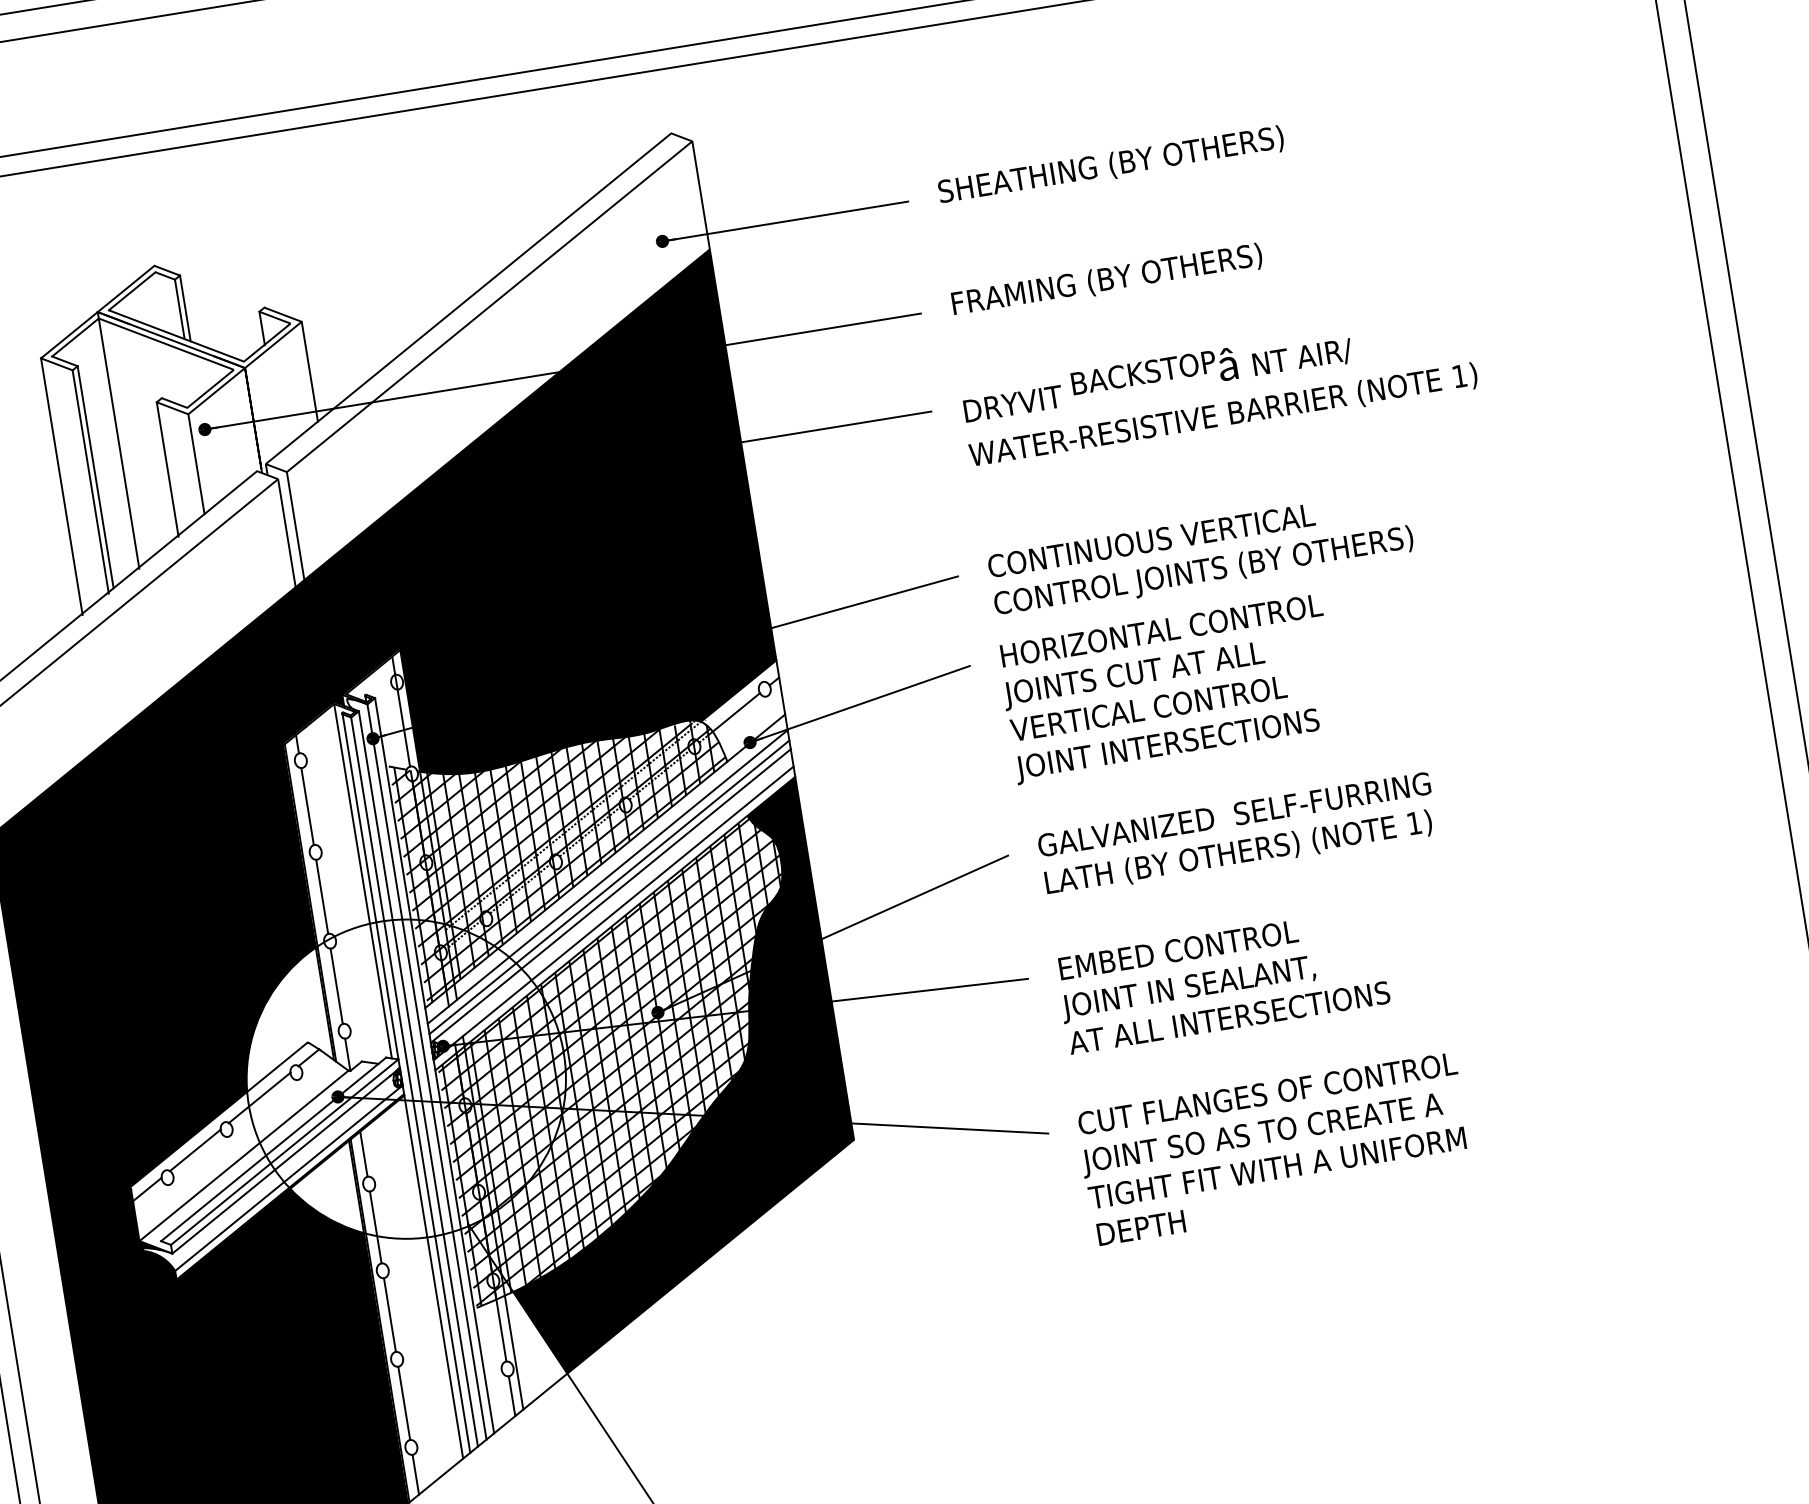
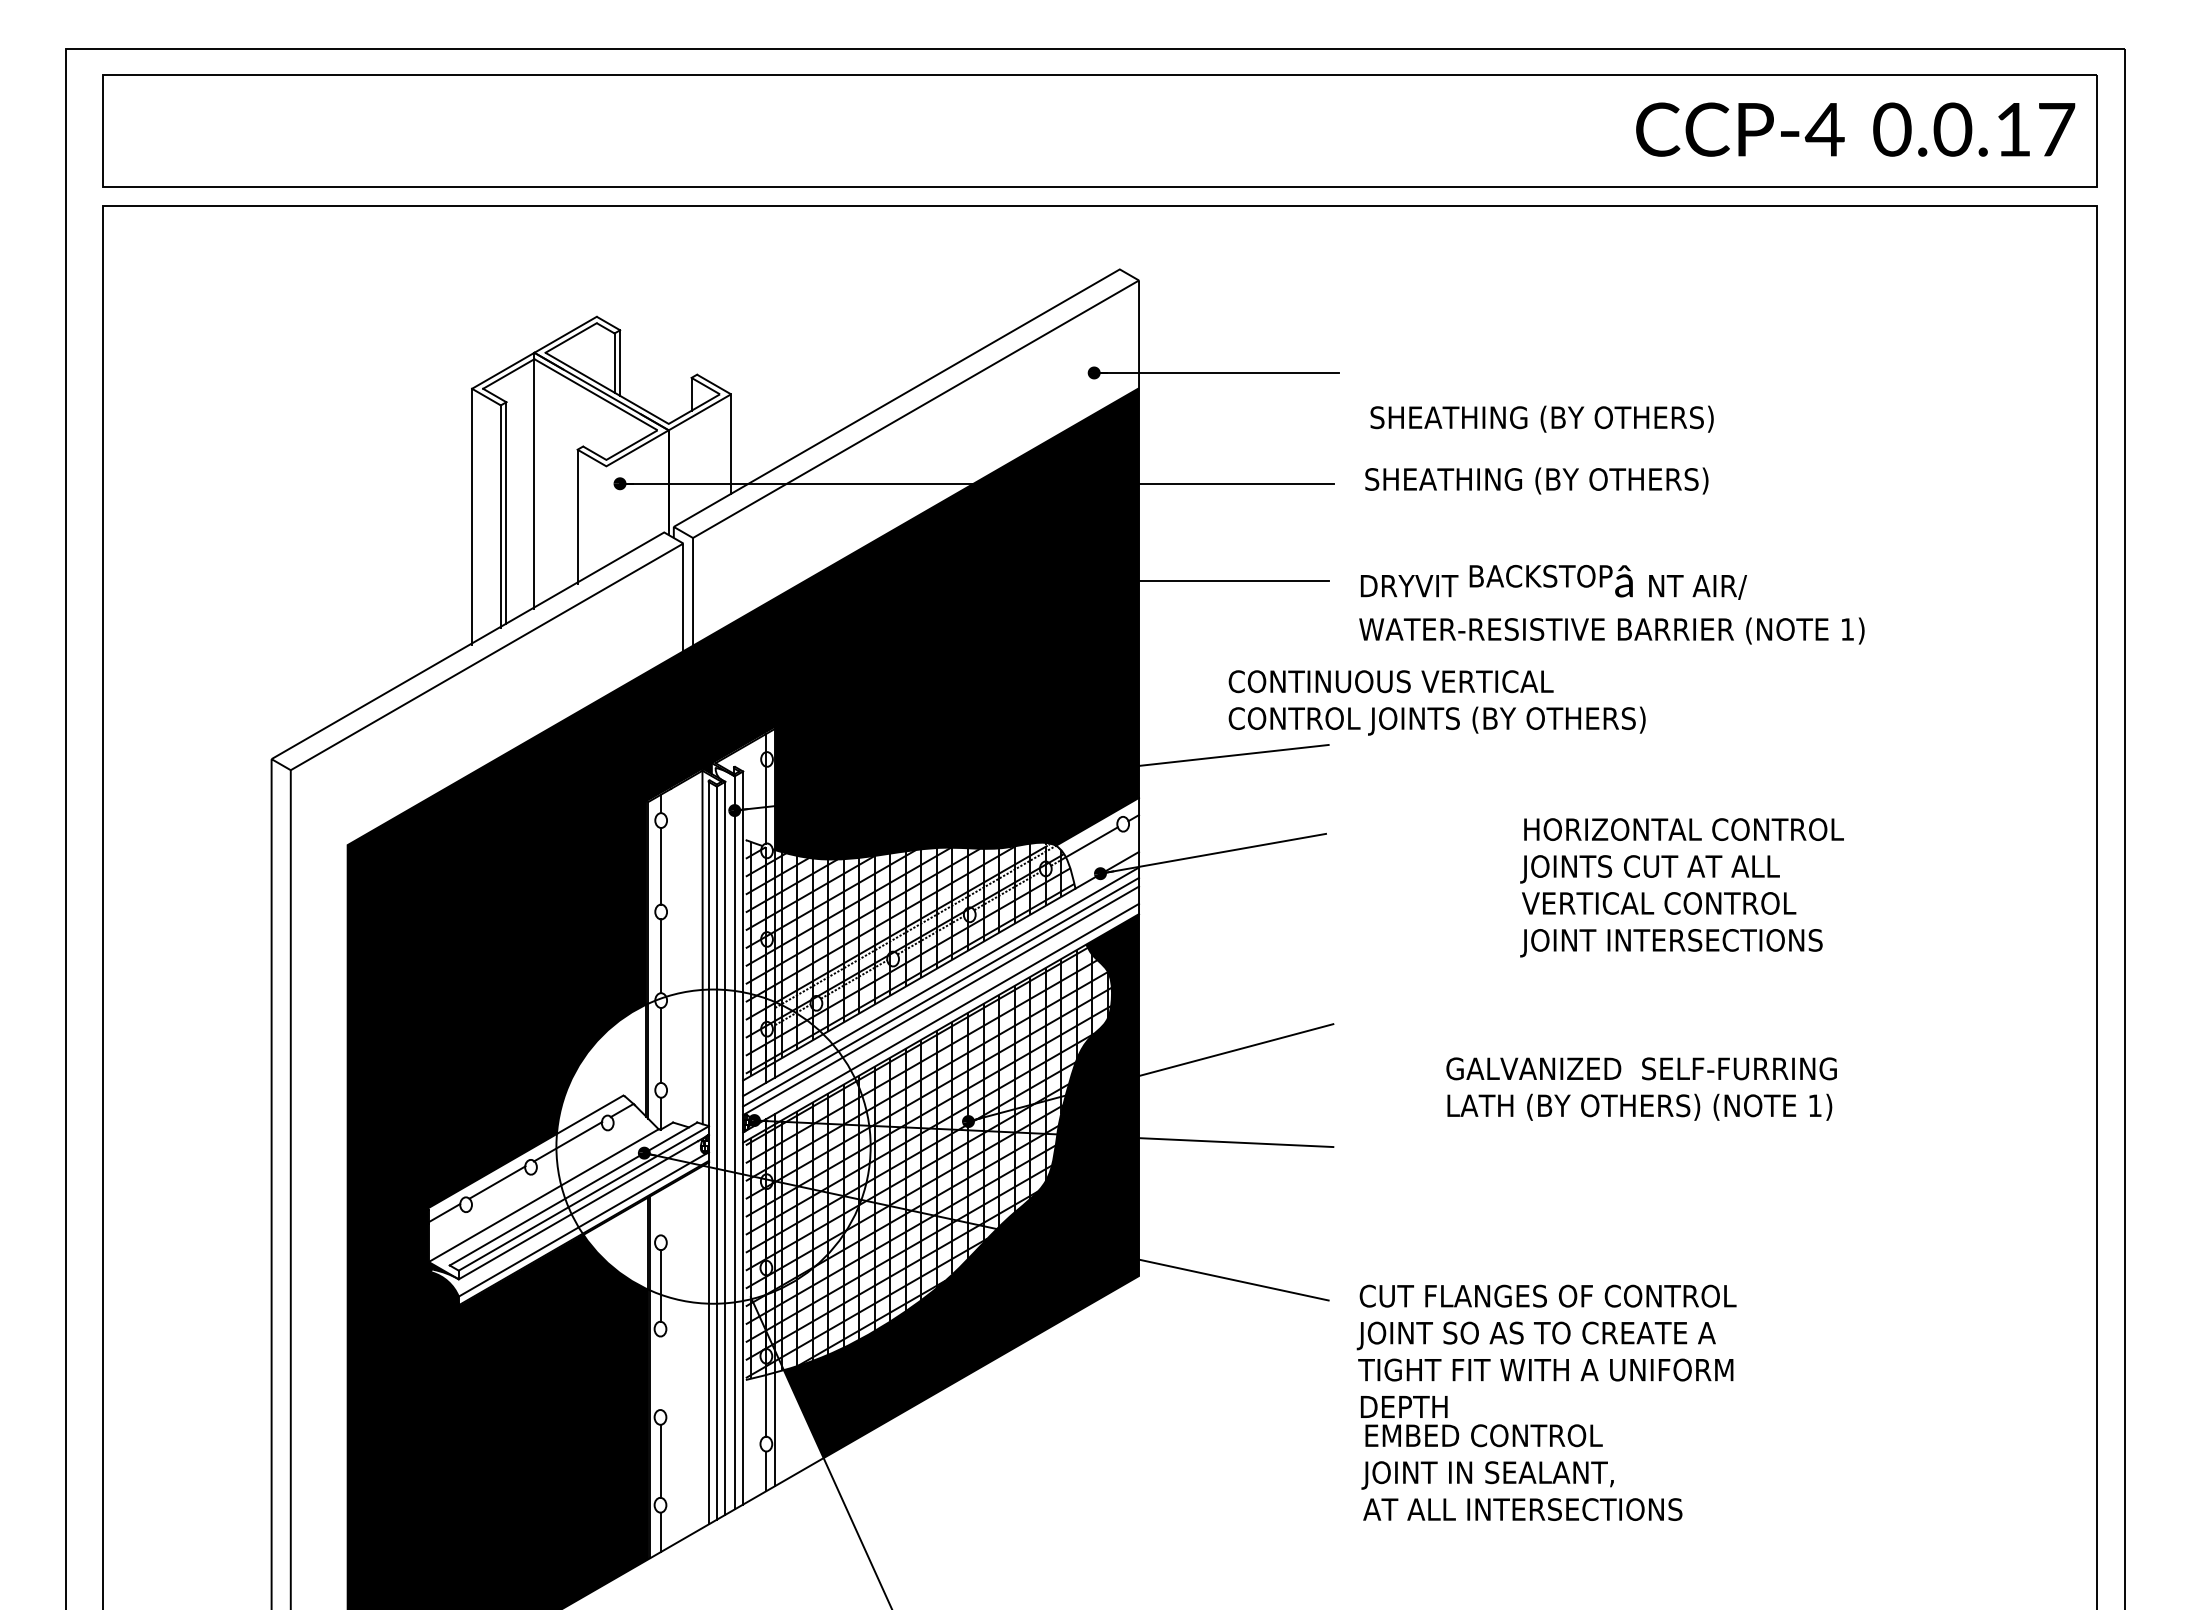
text: (1110, 165) -> (1541, 418), moved
text: (1123, 277) -> (1536, 480), FRAMING (BY OTHERS) -> SHEATHING (BY OTHERS)
line: (196, 463) -> (606, 515), removed
text: (1200, 554) -> (1436, 702), moved
text: (1168, 689) -> (1681, 887), moved
text: (1237, 834) -> (1641, 1088), moved
text: (1221, 980) -> (1521, 1472), moved
line: (363, 1153) -> (660, 1212), removed
line: (389, 1315) -> (660, 1373), removed

